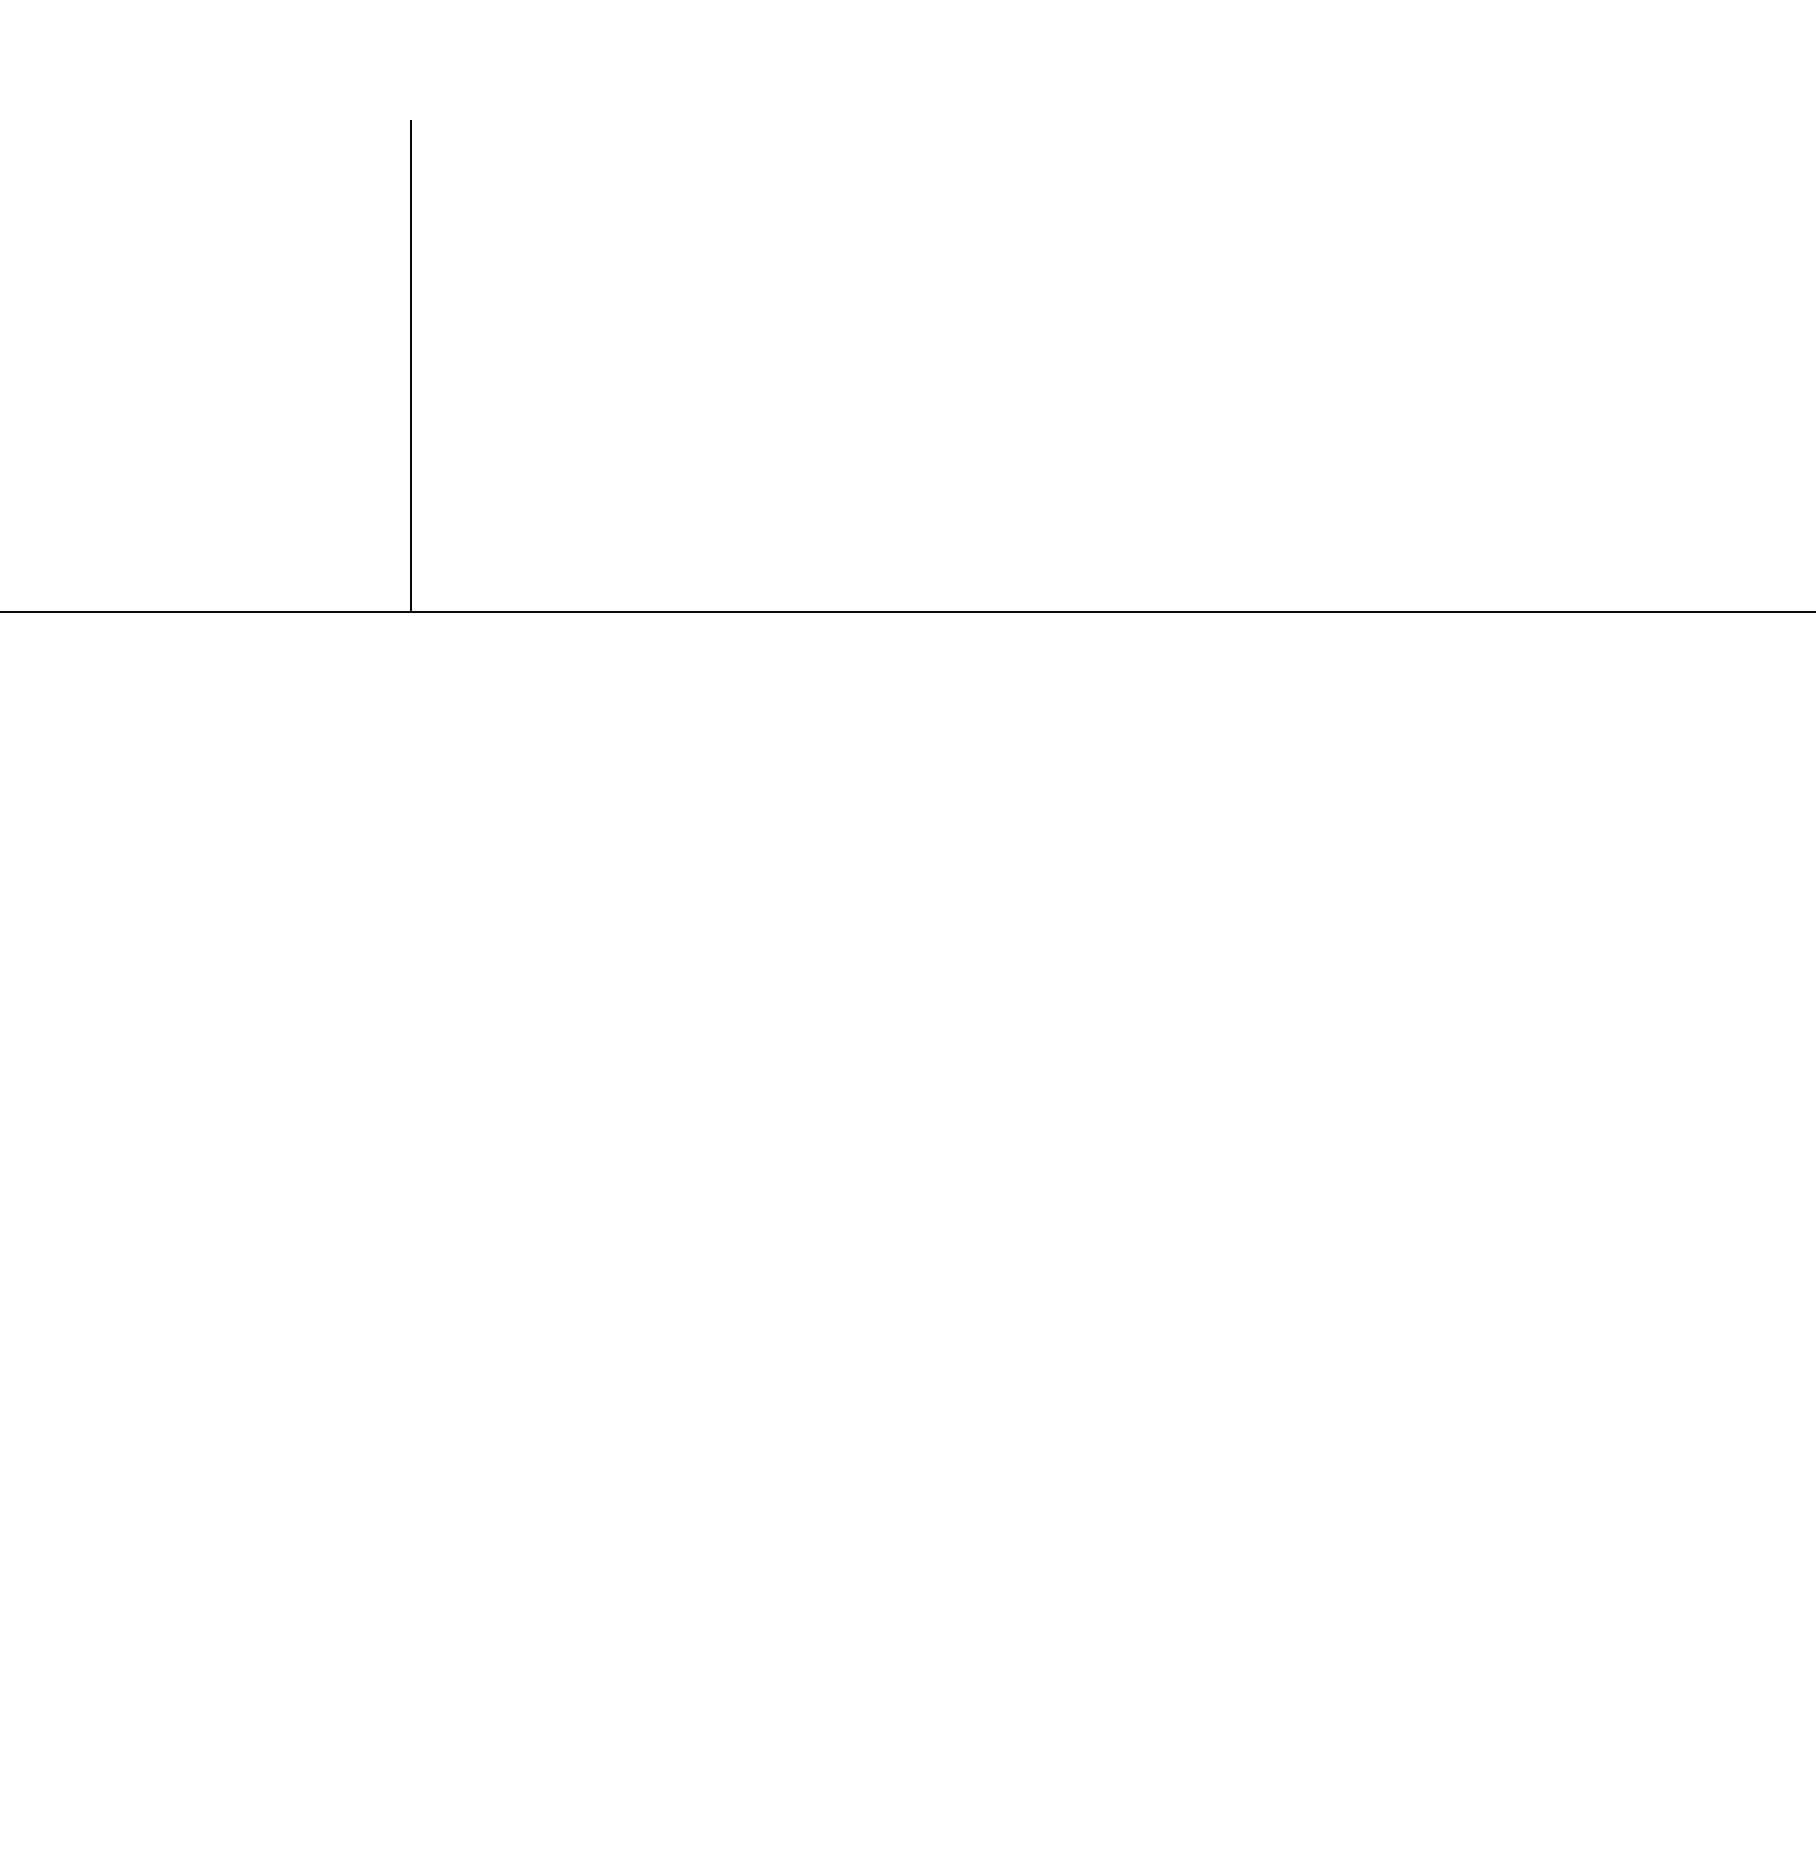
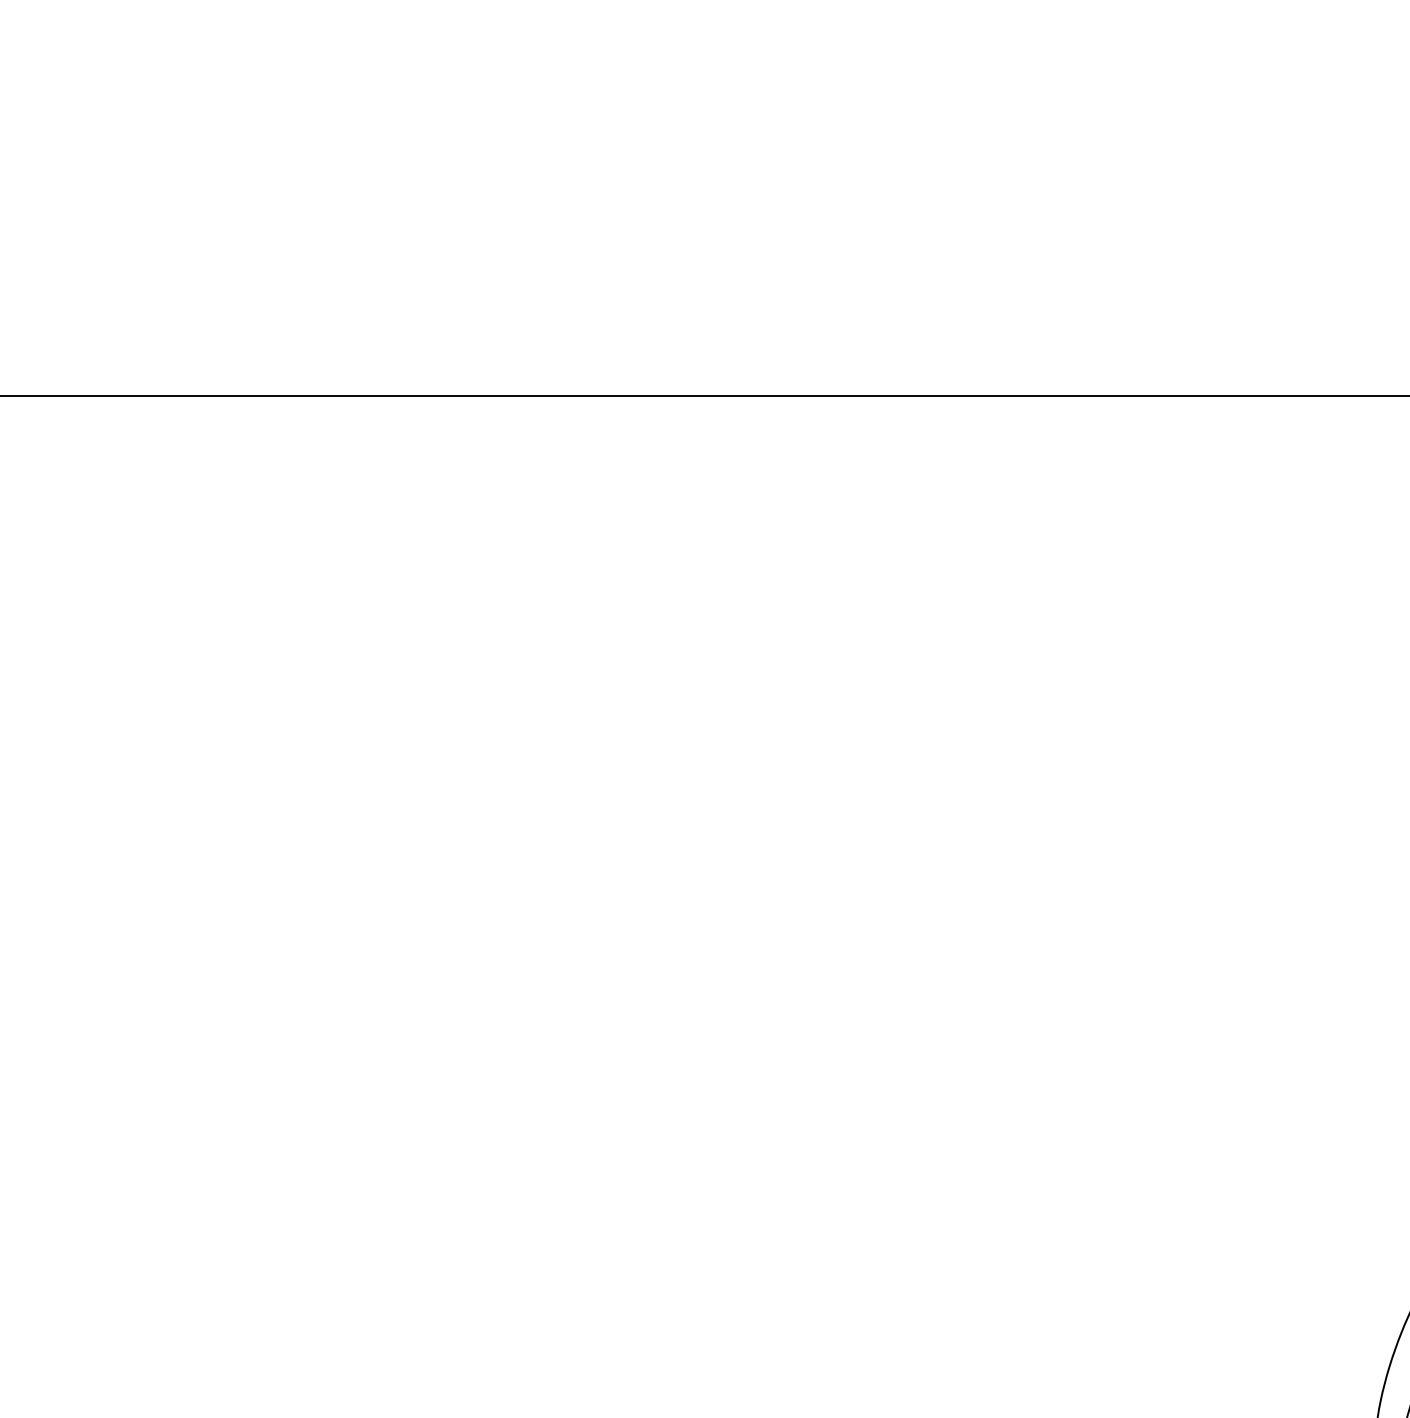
line: (410, 366) -> (272, 225), removed

